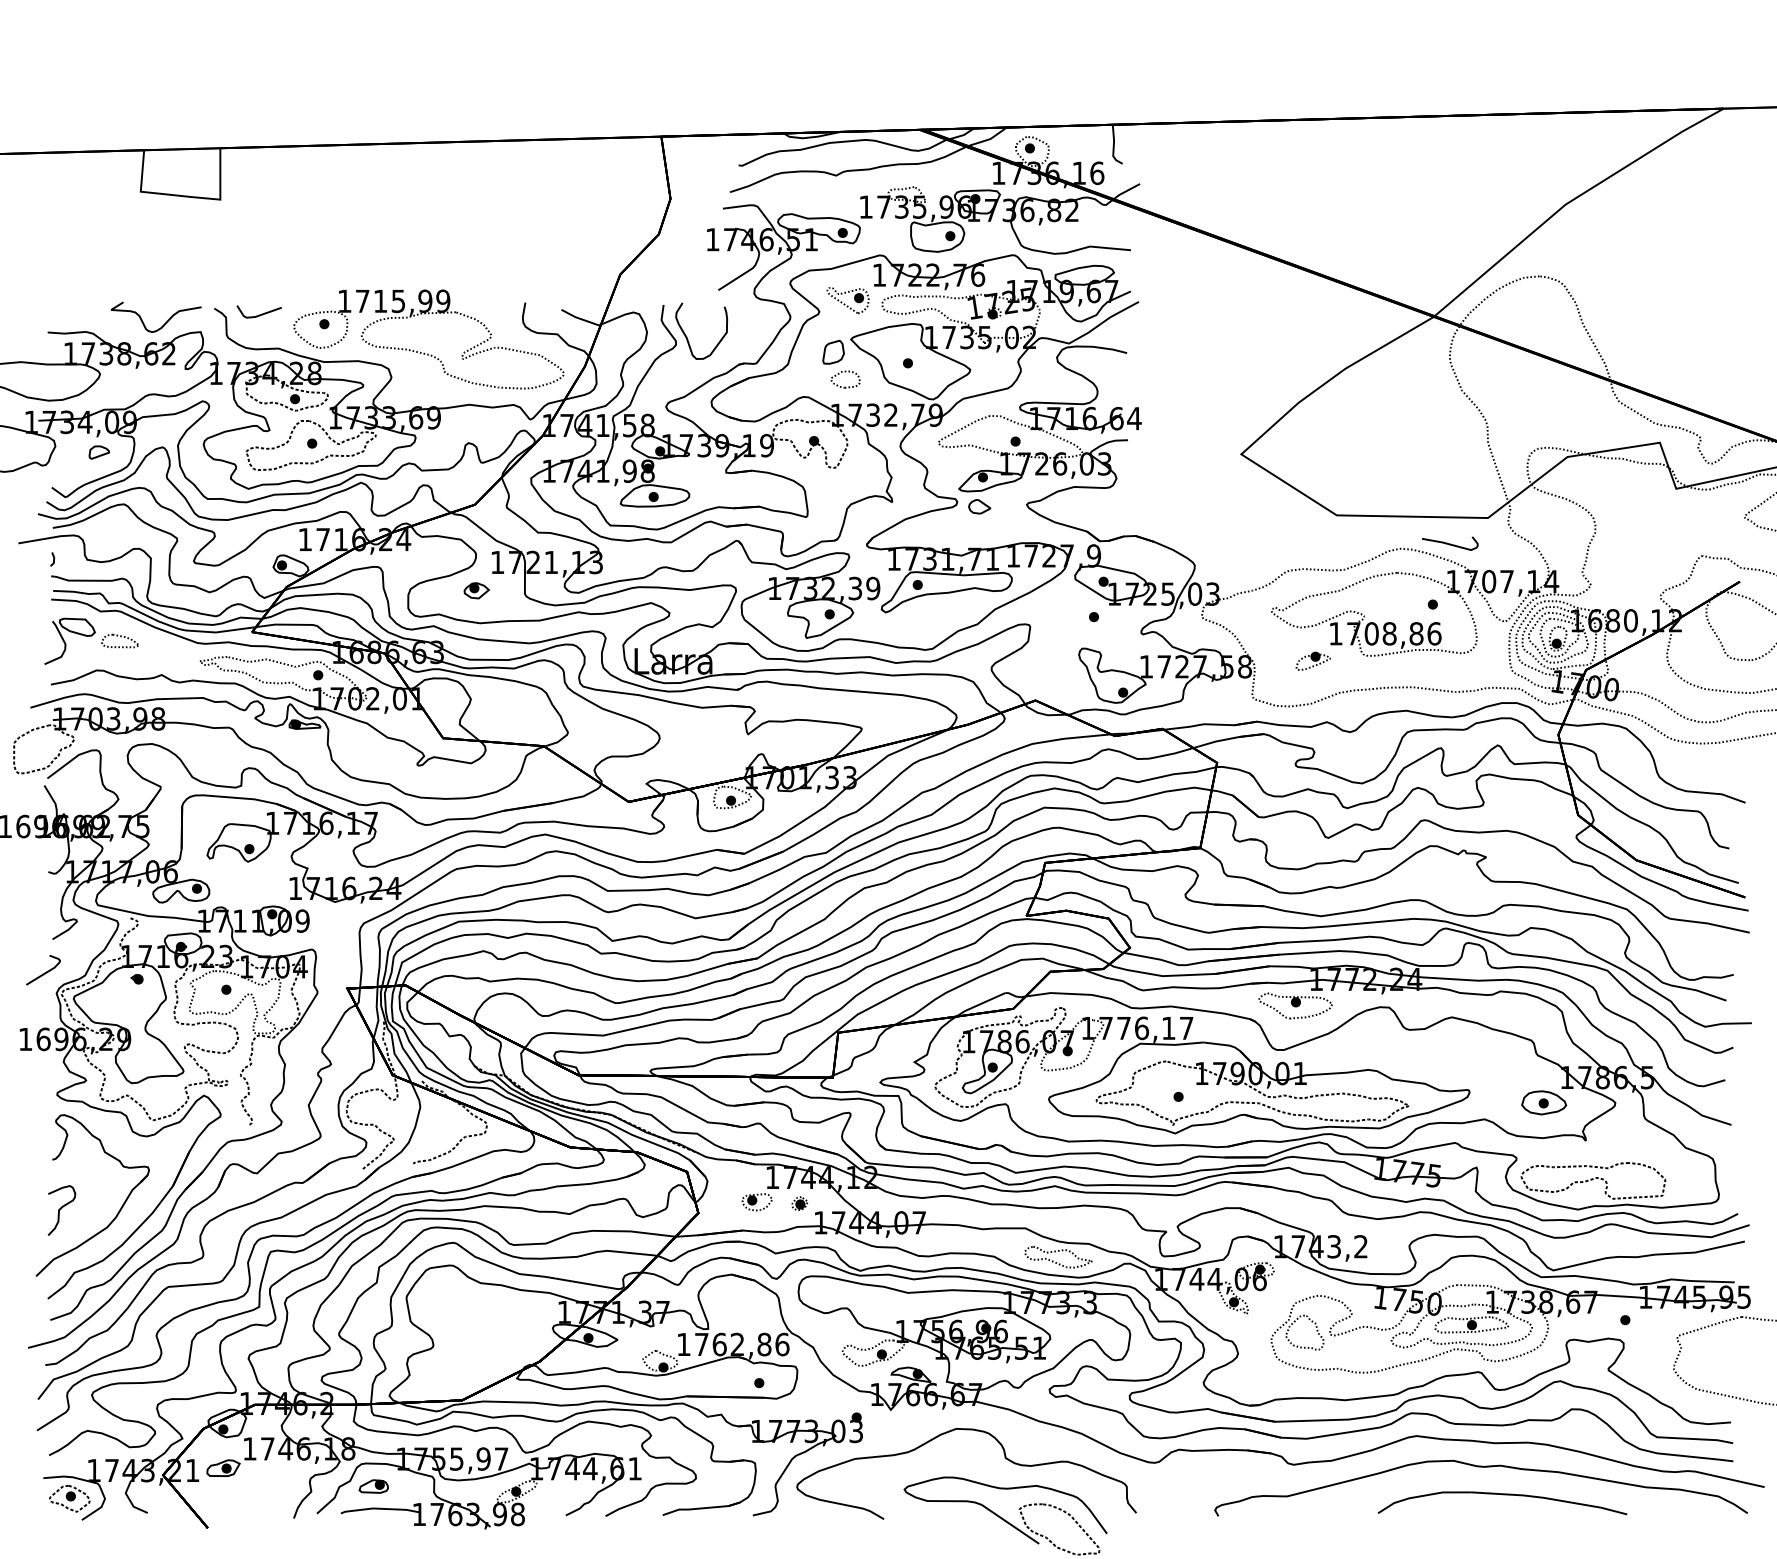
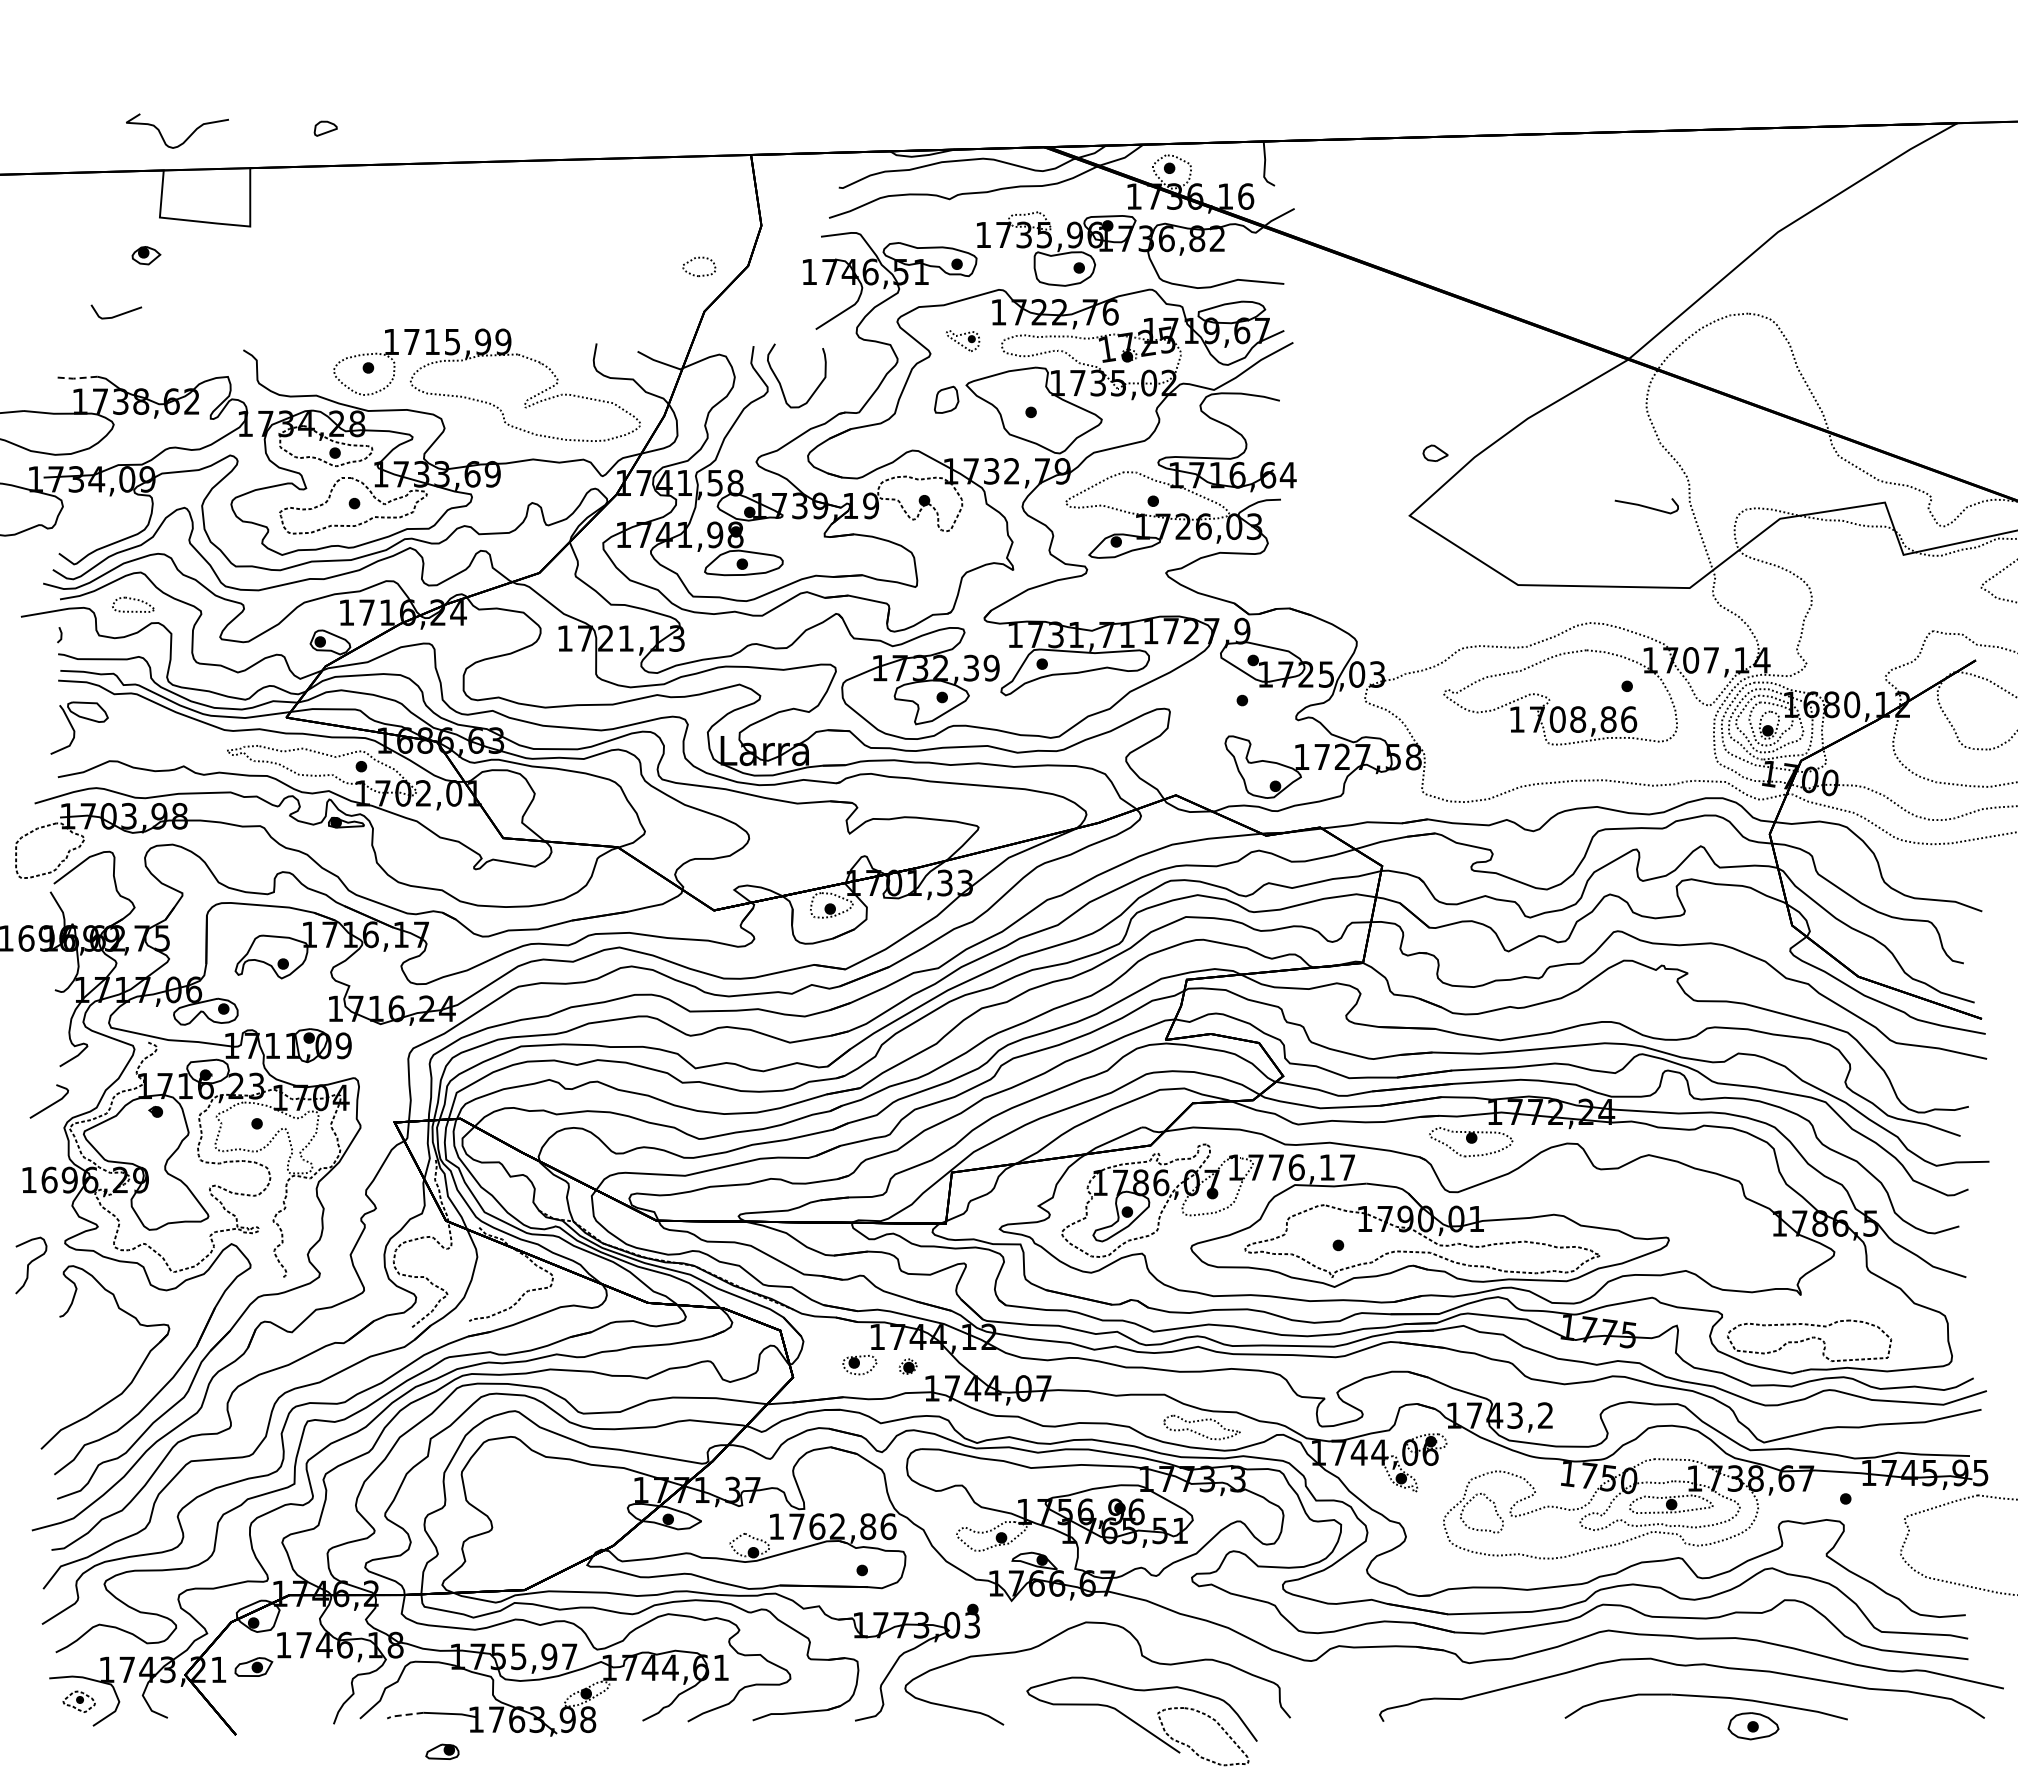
part: (847, 300) -> (962, 340), size x0.7
line: (260, 314) -> (117, 314), moved
curve: (164, 323) -> (186, 138), moved
line: (66, 333) -> (75, 378), solid -> dashed
part: (845, 372) -> (699, 258), moved
part: (99, 452) -> (325, 128), moved
part: (979, 506) -> (1435, 452), moved
curve: (1449, 543) -> (1646, 506), moved
part: (476, 590) -> (146, 255), moved
part: (120, 640) -> (133, 604), moved
part: (1313, 661) -> (1491, 750), removed
part: (1544, 1103) -> (1753, 1726), moved
curve: (61, 1209) -> (30, 1264), moved
part: (373, 1486) -> (442, 1751), moved
part: (69, 1498) -> (78, 1701), size x0.7
line: (355, 1510) -> (403, 1715), solid -> dashed

